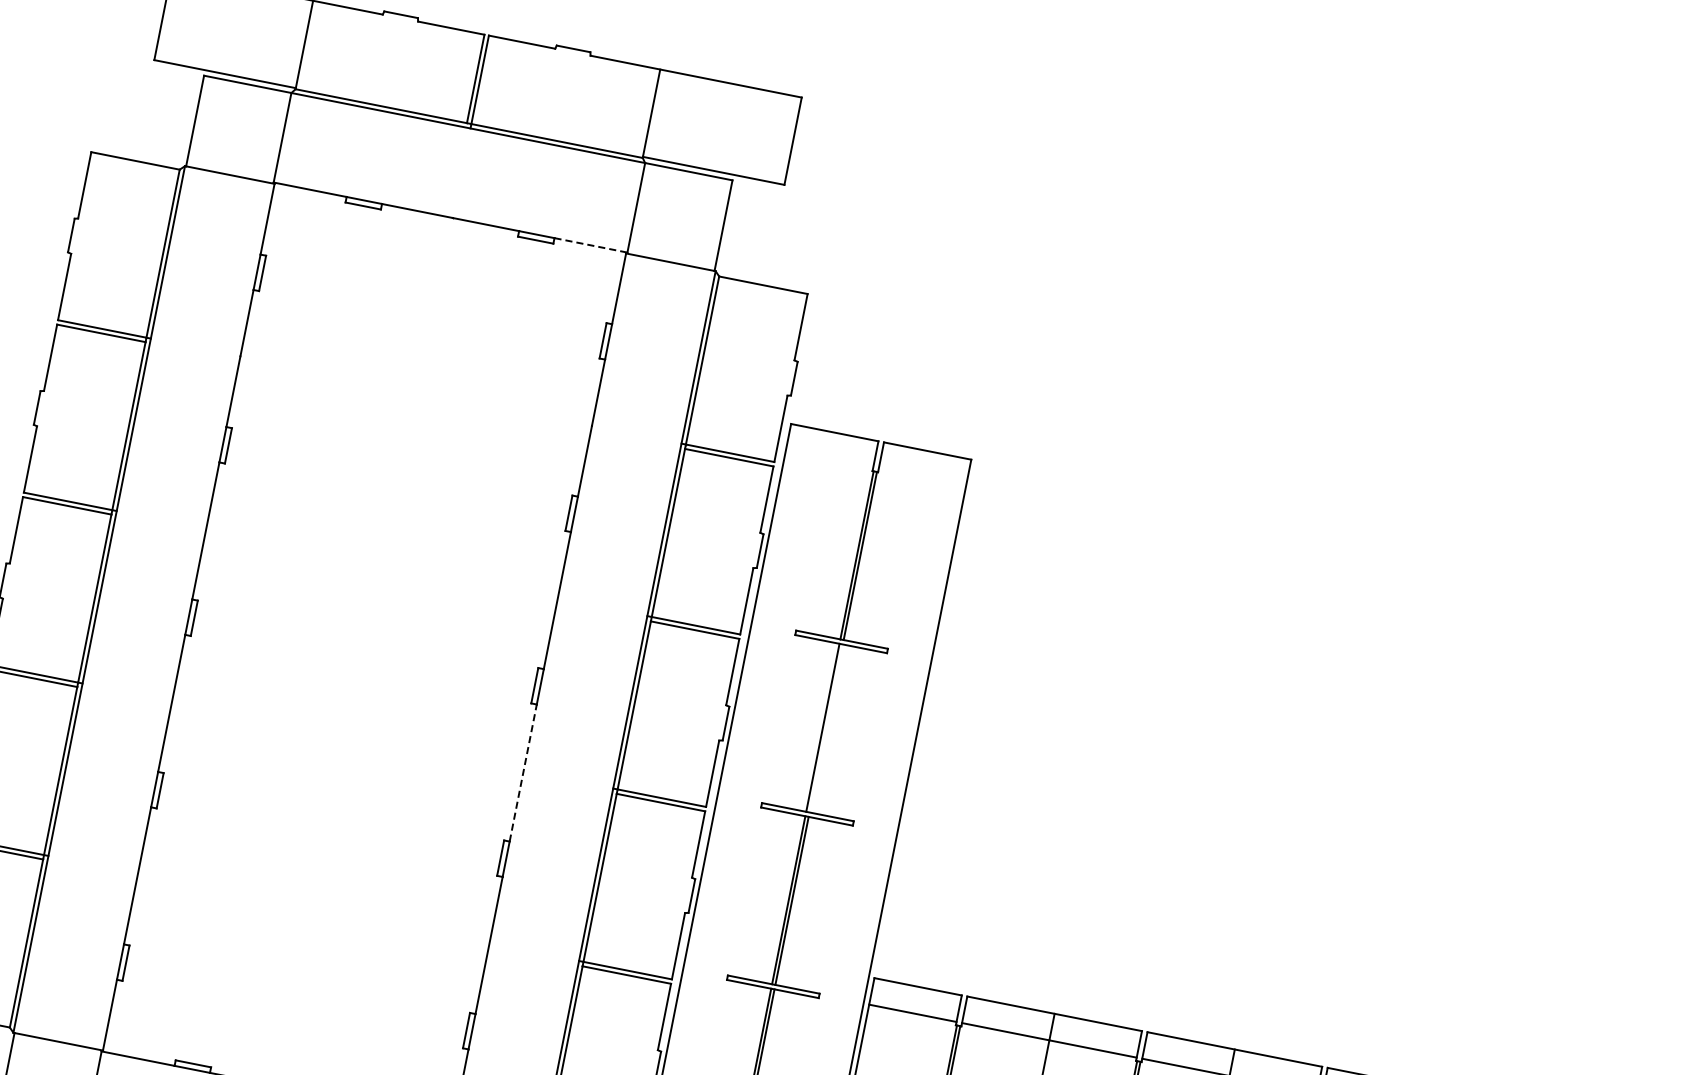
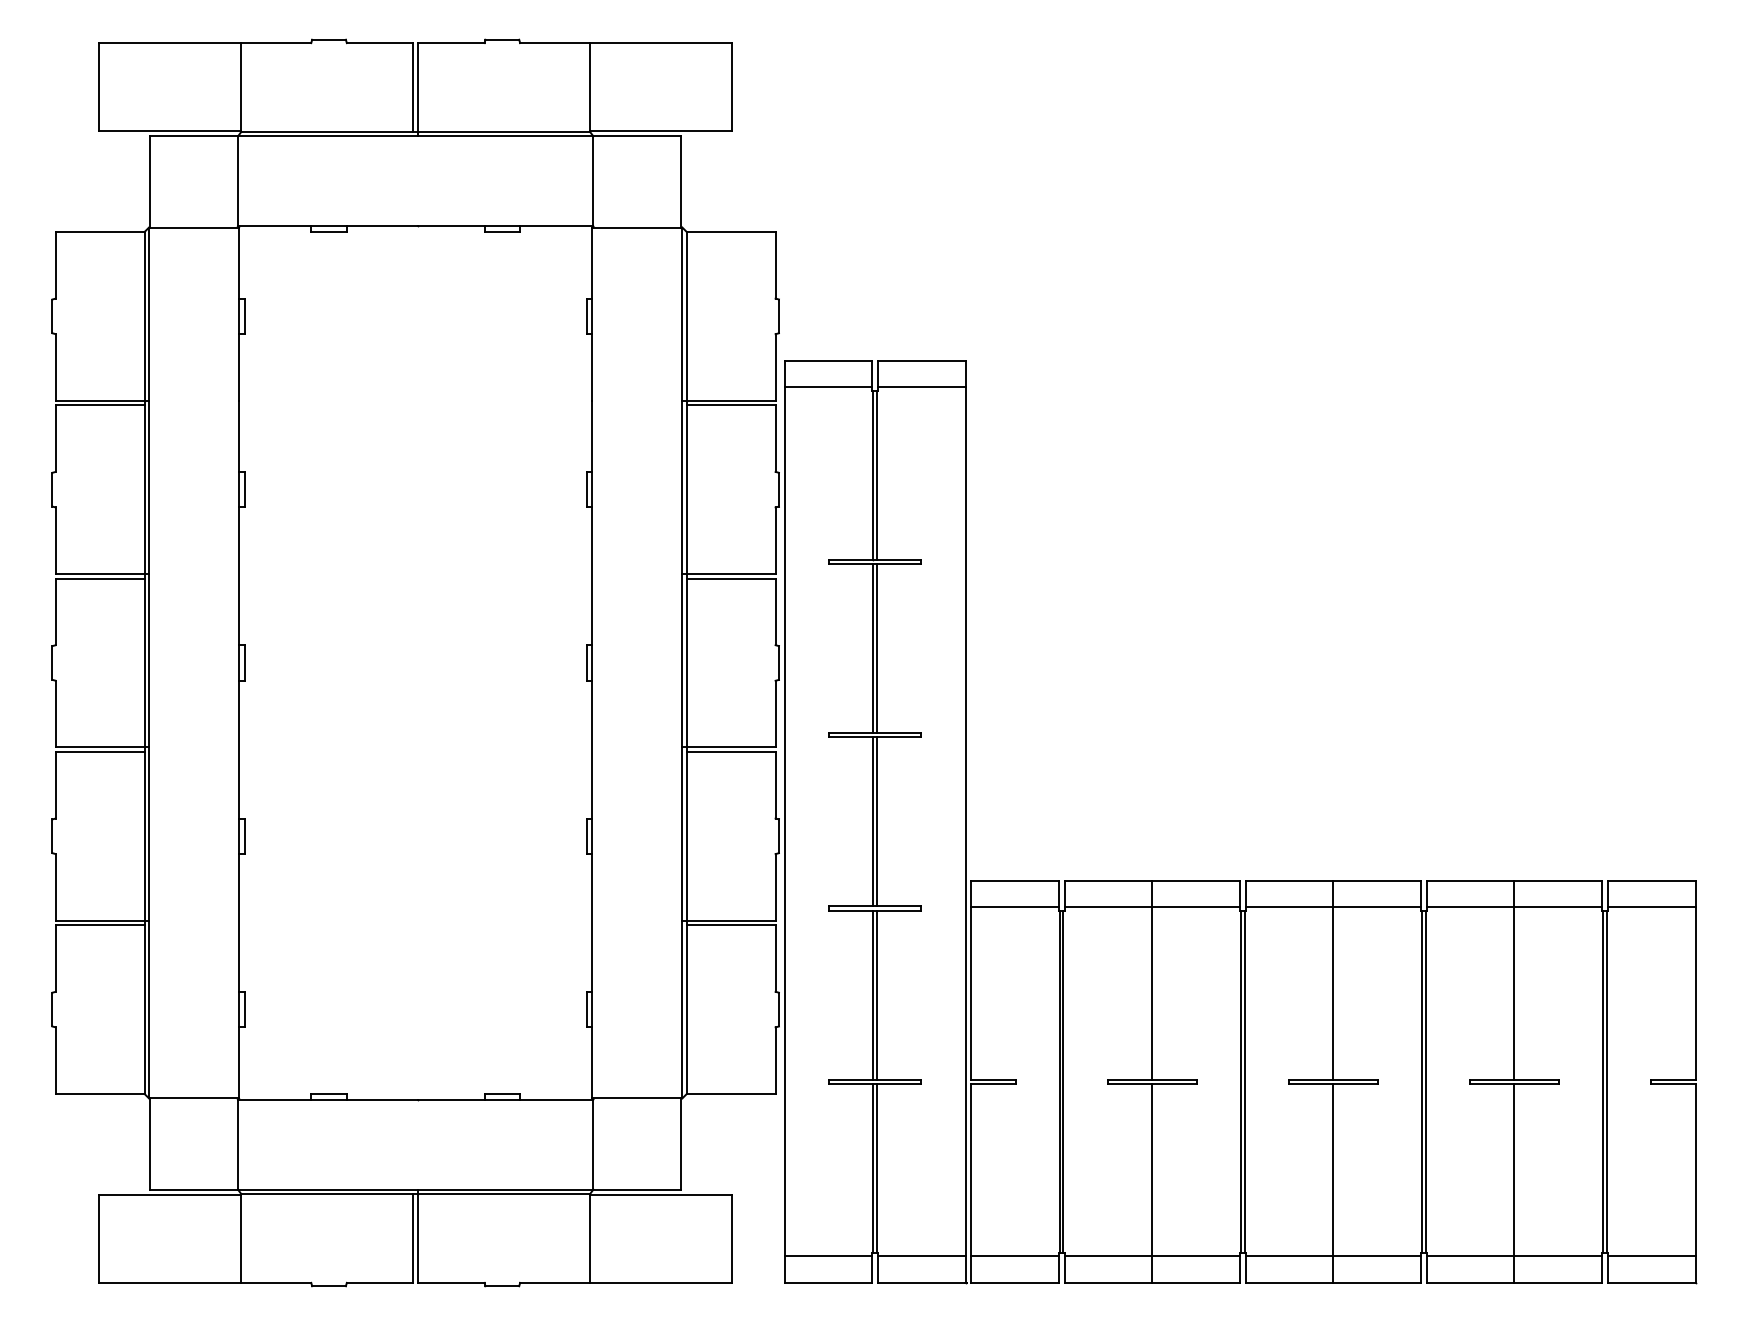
line: (590, 245) -> (556, 226), dashed -> solid
line: (829, 459) -> (828, 387), added
line: (922, 477) -> (921, 387), added
line: (825, 728) -> (876, 648), added
line: (523, 772) -> (592, 749), dashed -> solid

